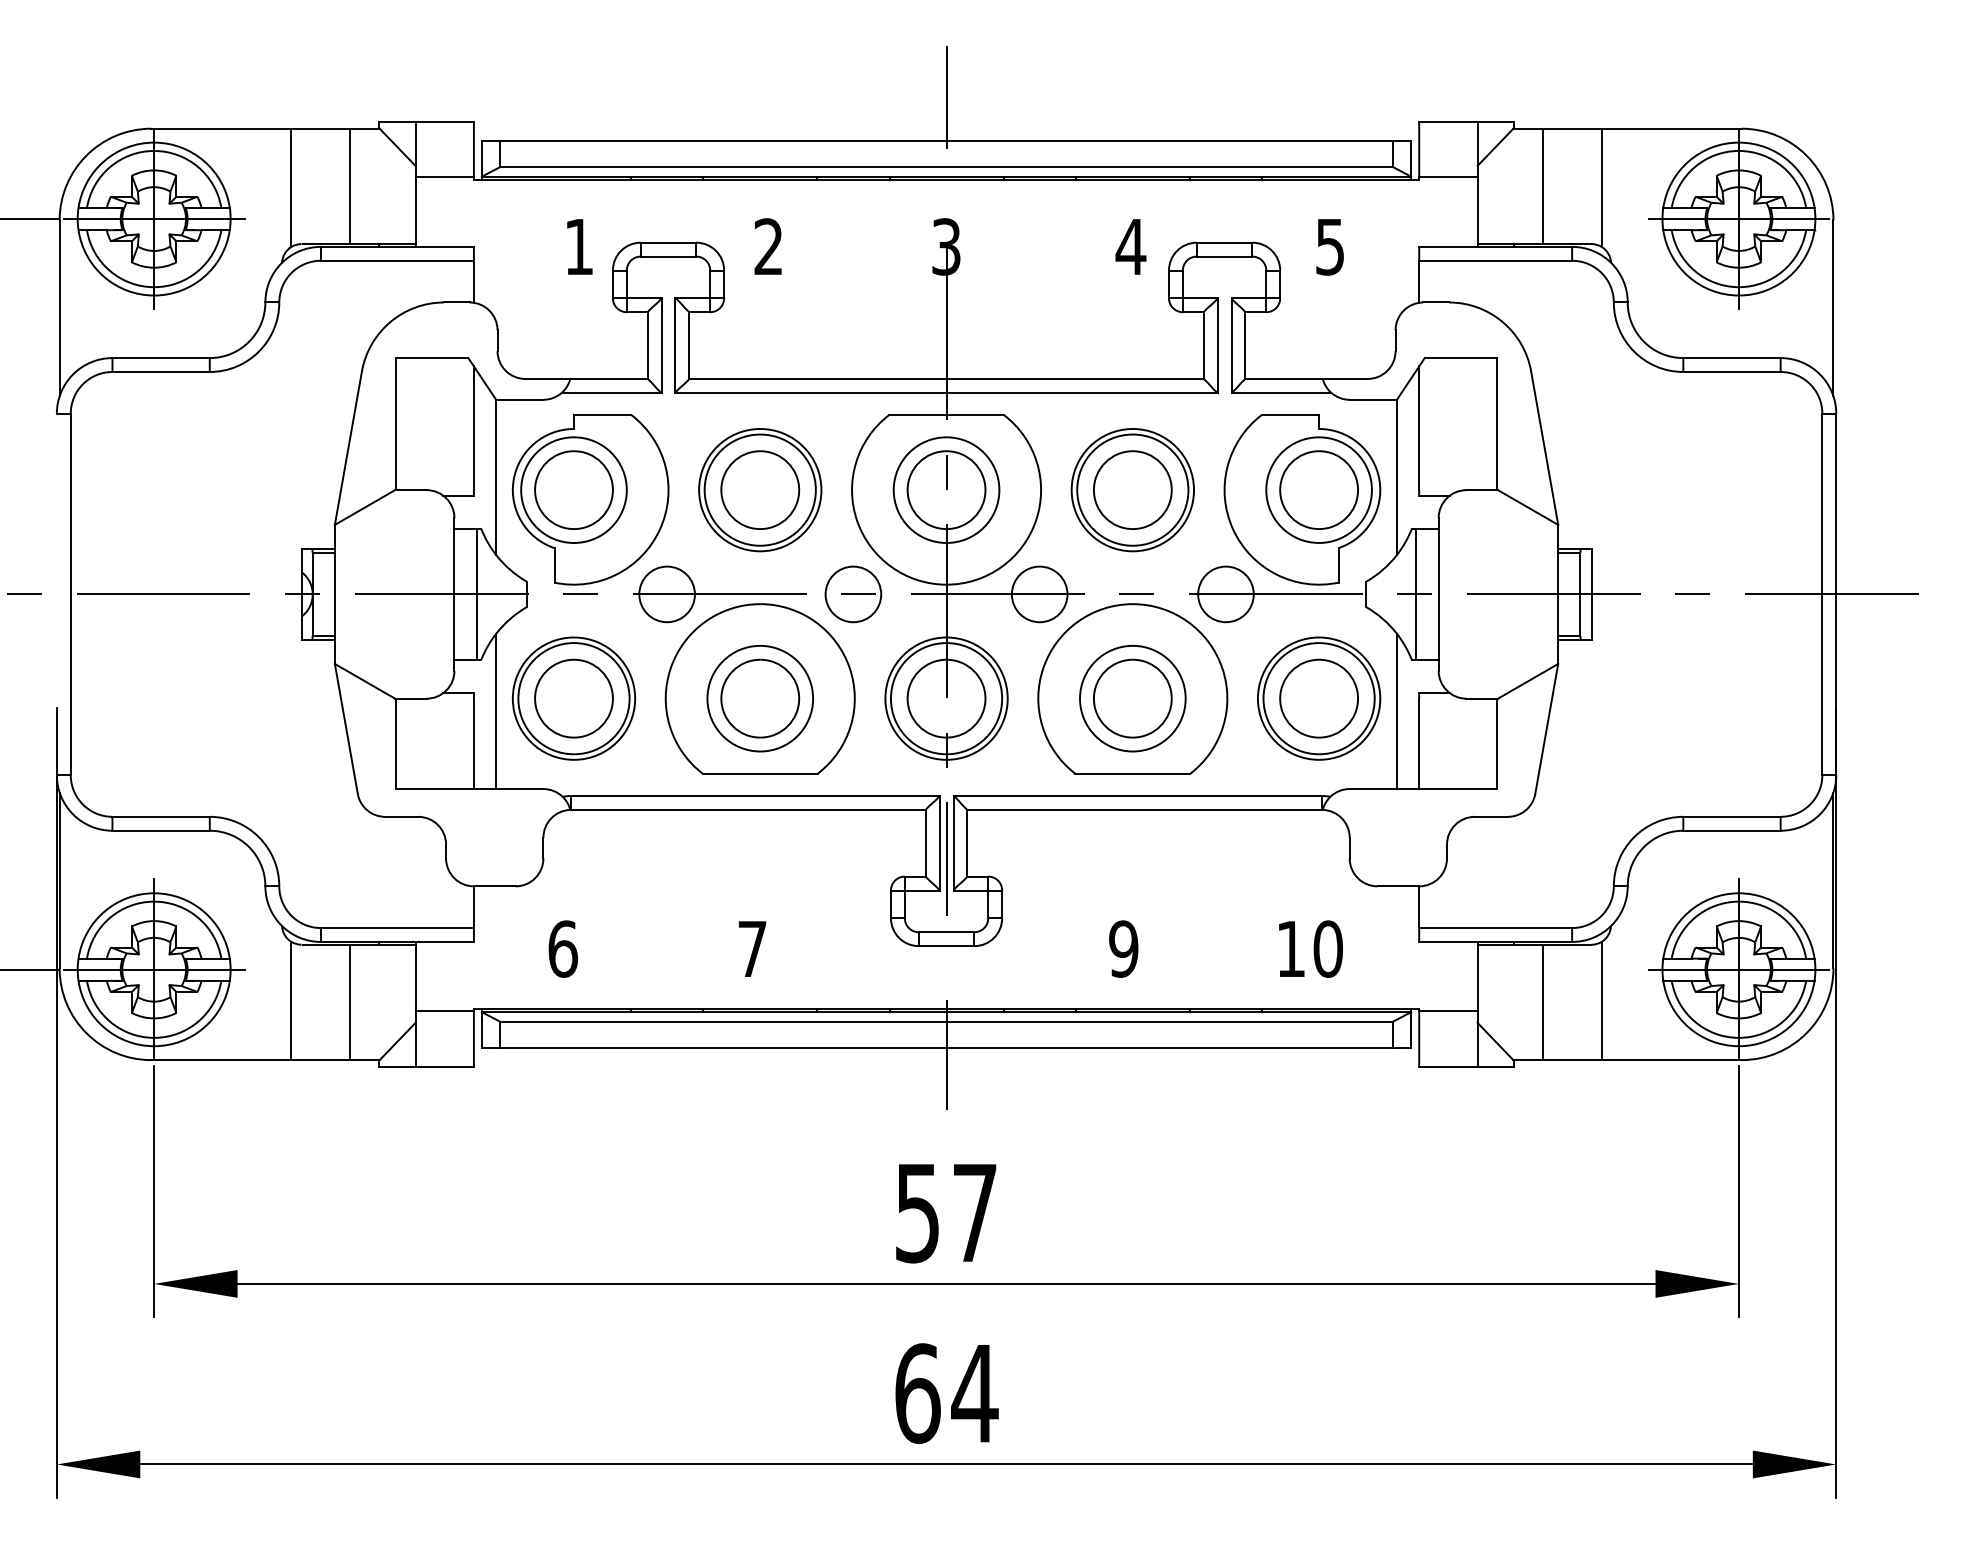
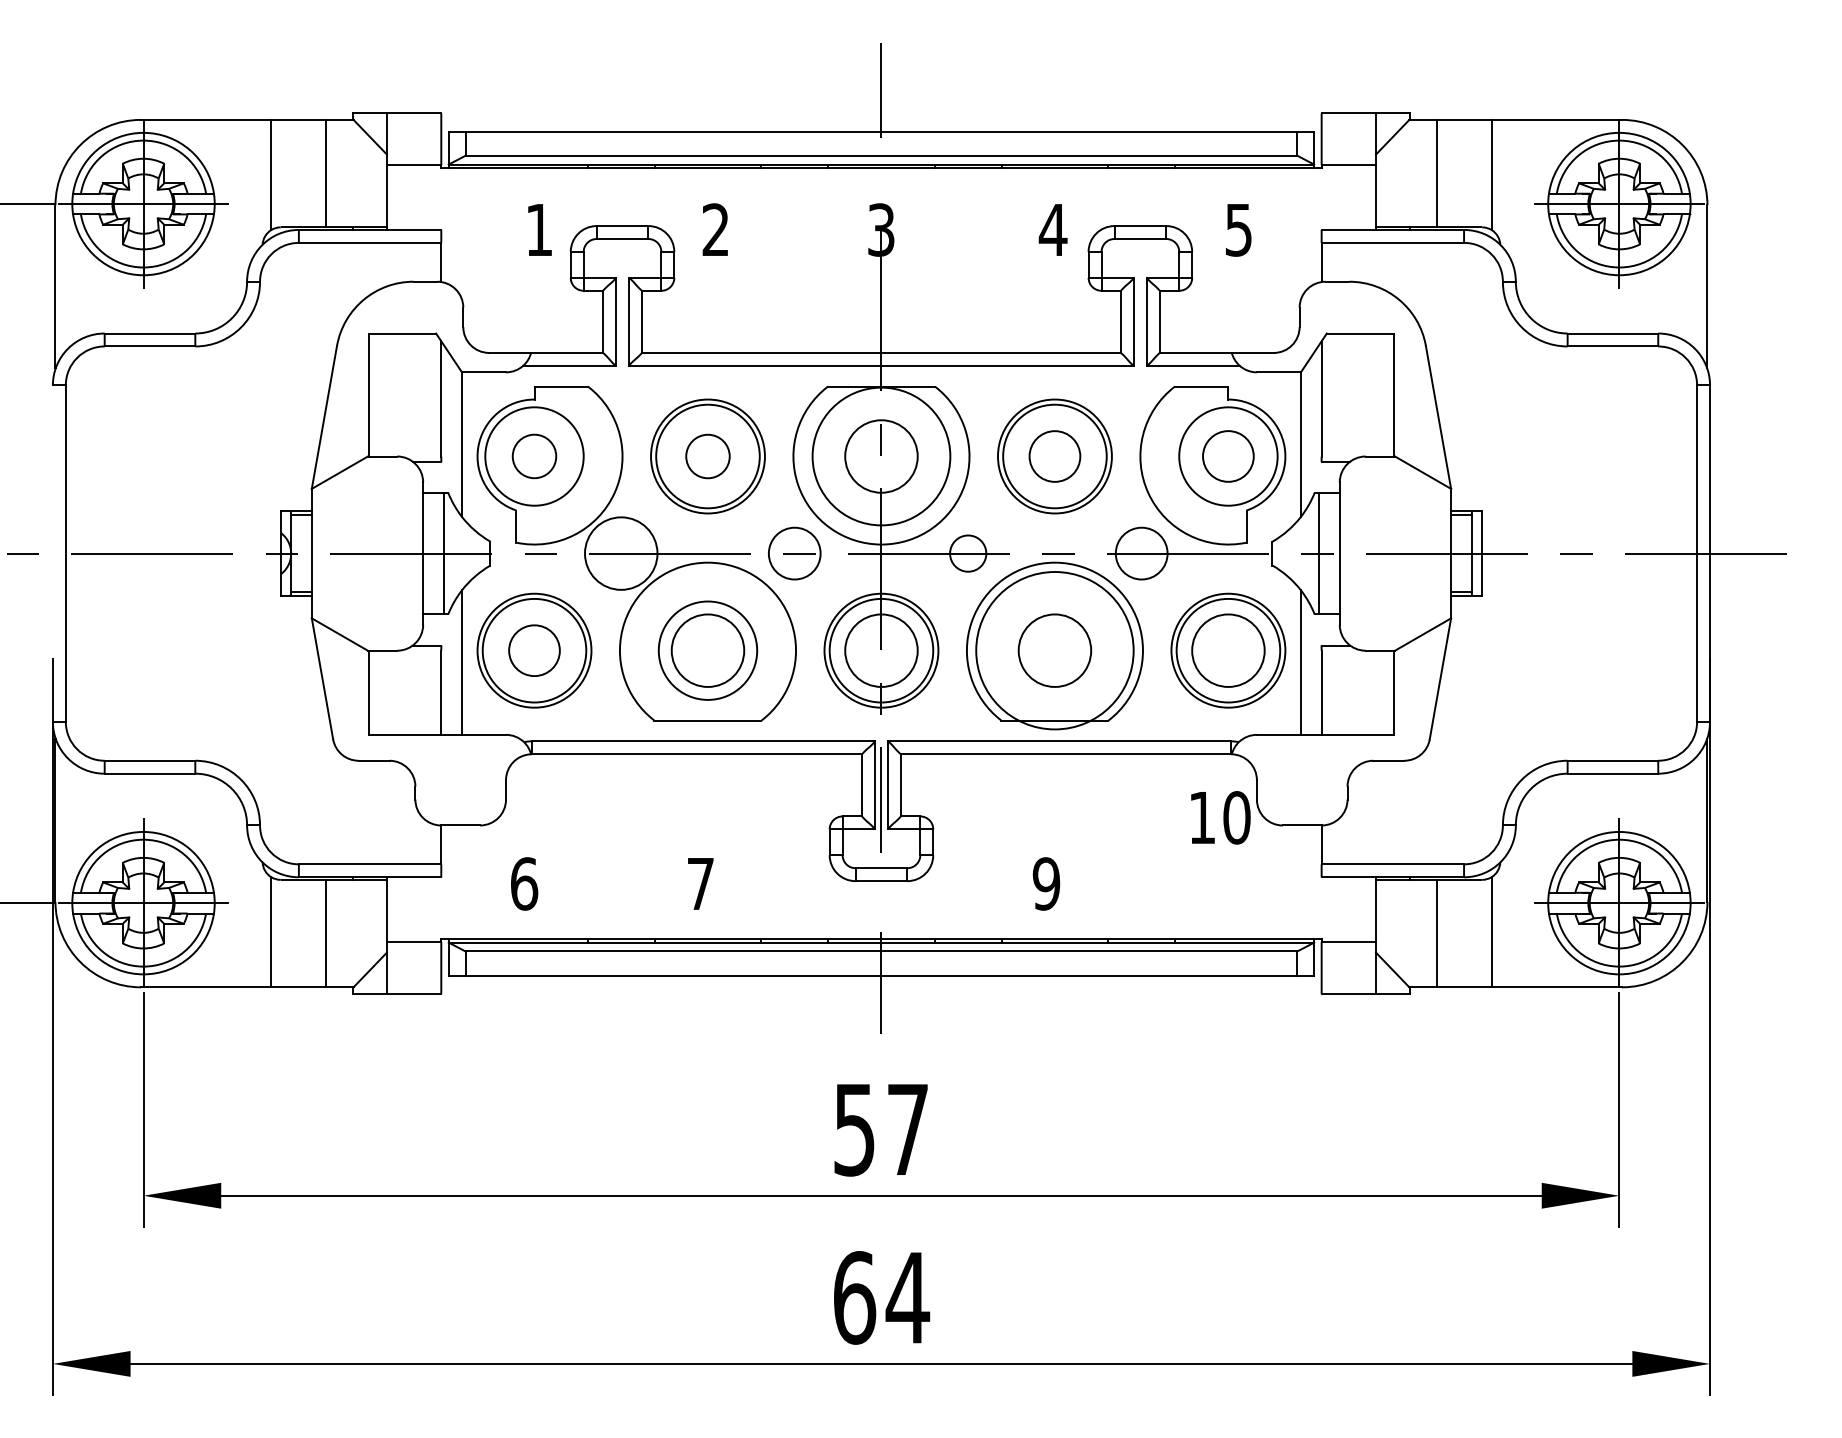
circle: (573, 489) -> (534, 455), size x0.6
circle: (946, 489) -> (881, 455), size x1.4
circle: (1318, 489) -> (1227, 455), size x0.7
circle: (760, 490) -> (708, 456), size x0.6
circle: (1132, 490) -> (1054, 456), size x0.7
circle: (666, 594) -> (620, 553), size x1.4
circle: (1039, 594) -> (968, 553), size x0.7
circle: (573, 698) -> (534, 650), size x0.7
circle: (1132, 698) -> (1054, 650), size x1.6
text: (1310, 948) -> (1220, 817), moved

